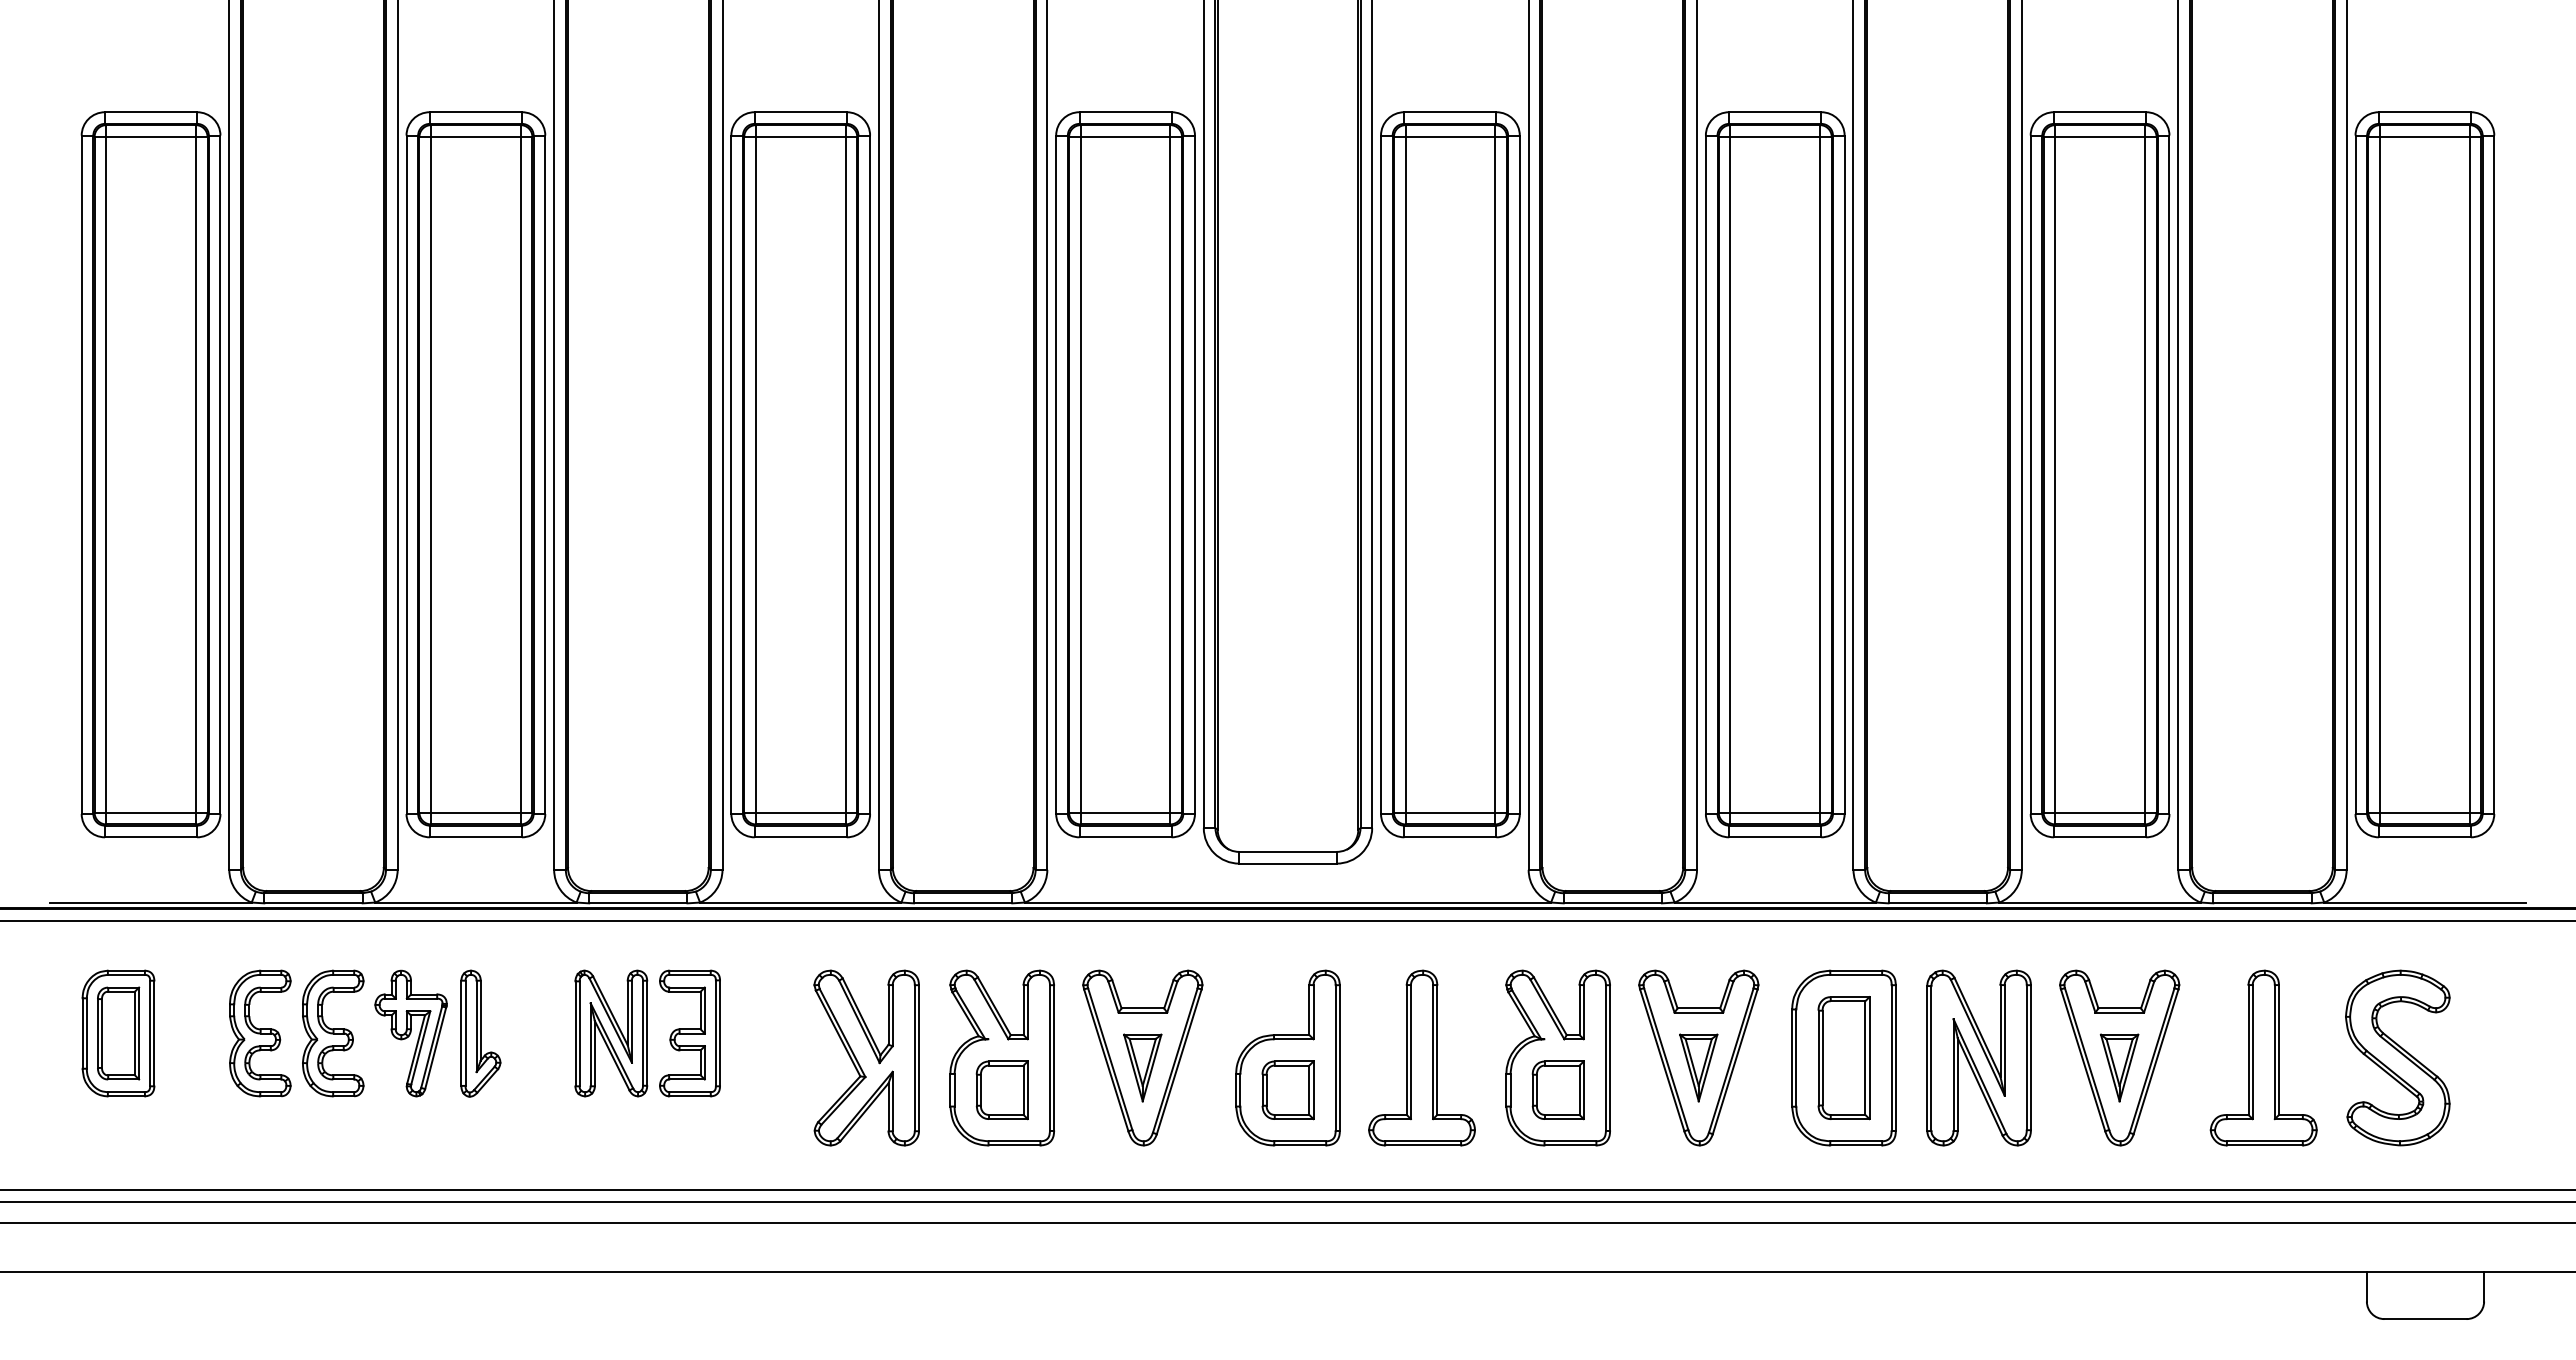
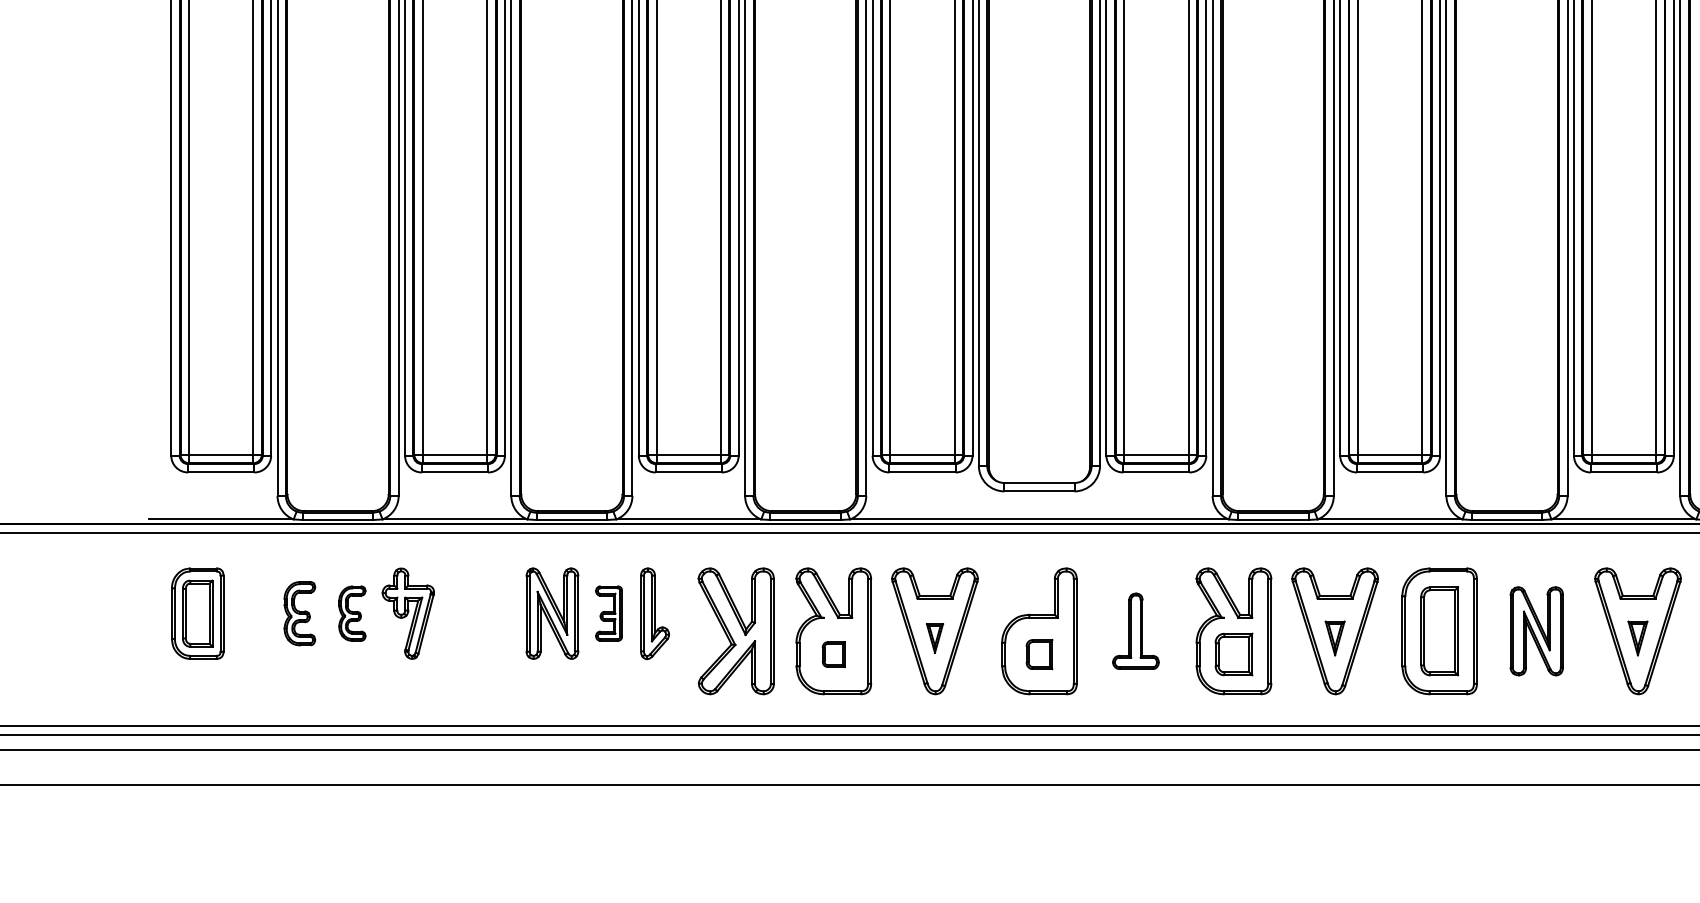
part: (260, 1033) -> (299, 613), size x0.7
part: (333, 1033) -> (352, 613), size x0.6
part: (480, 1033) -> (654, 613), moved
part: (689, 1033) -> (608, 613), size x0.6
part: (1421, 1057) -> (1135, 630), size x0.6
part: (1978, 1057) -> (1536, 630), size x0.7
part: (1142, 1067) -> (934, 638), size x0.6
part: (1698, 1067) -> (1334, 638), size x0.7
part: (2119, 1067) -> (1637, 638), size x0.7
part: (1001, 1090) -> (833, 654), size x0.6
part: (1287, 1090) -> (1039, 654), size x0.7

